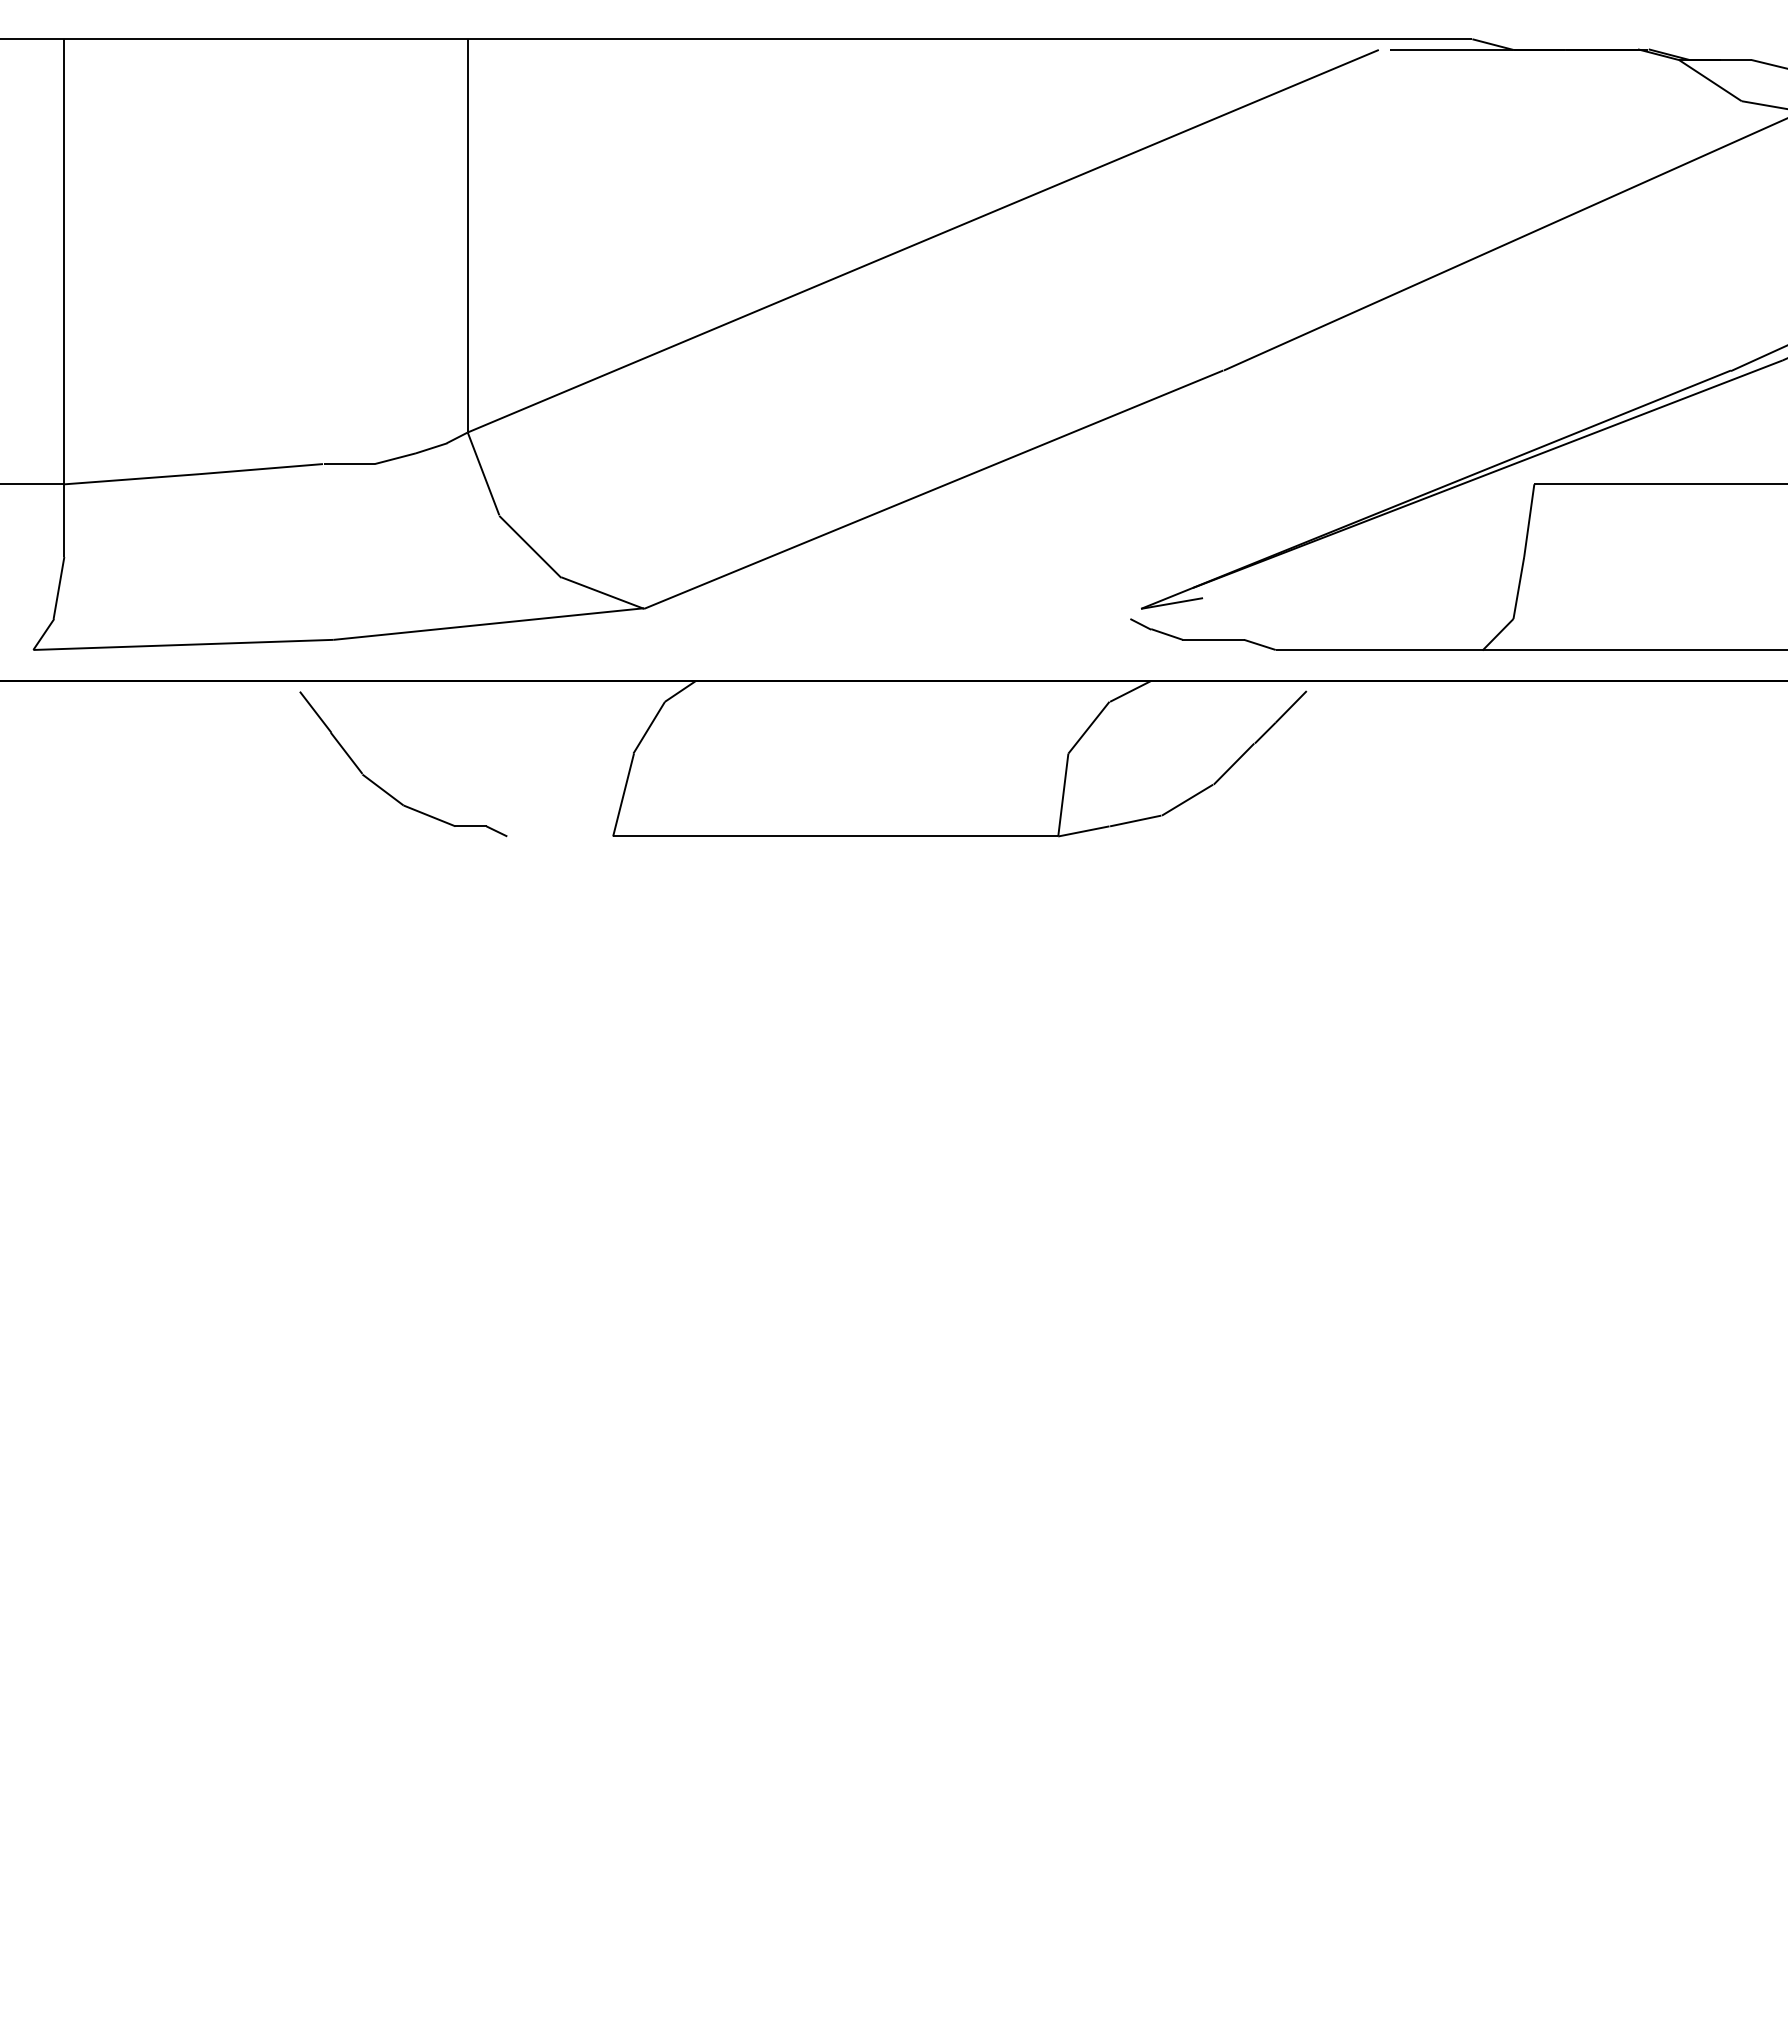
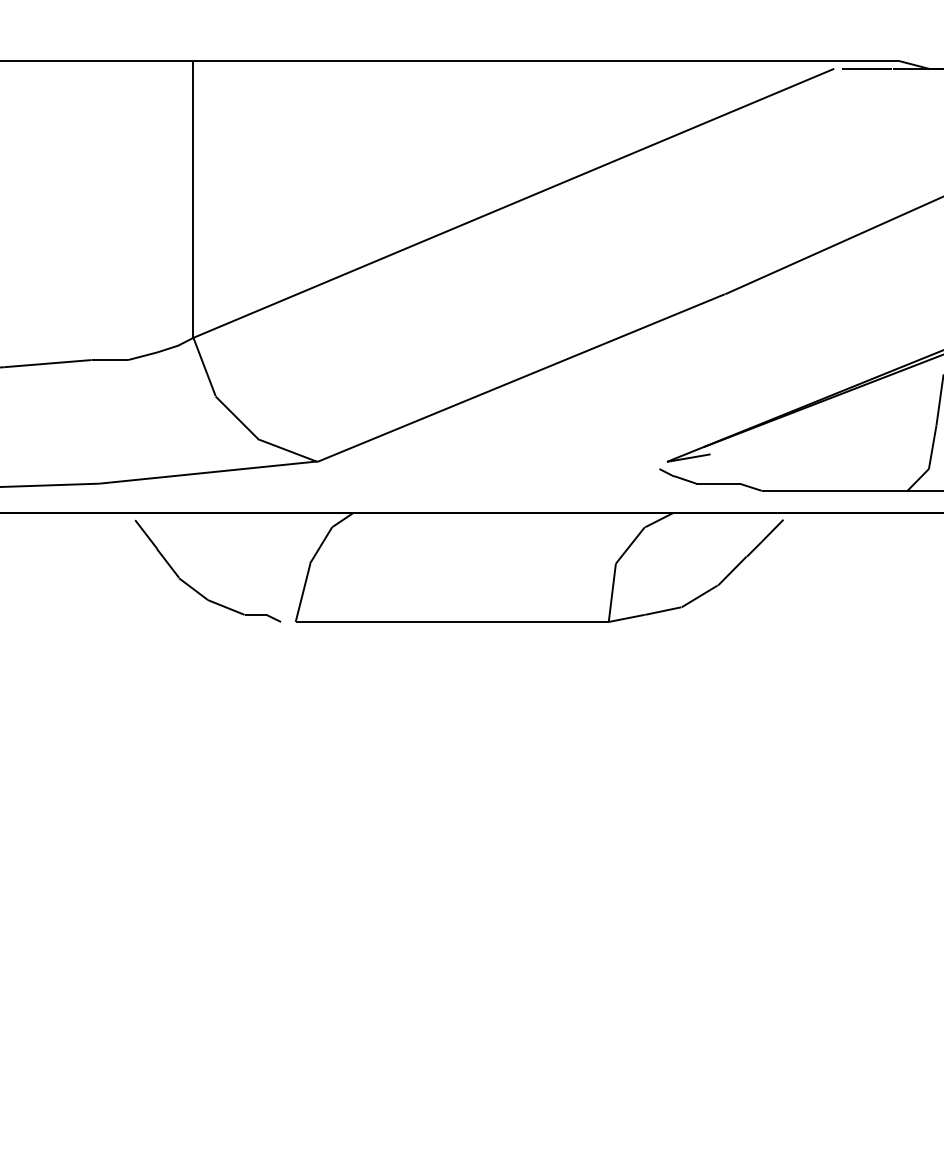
part: (384, 789) -> (194, 588), moved

